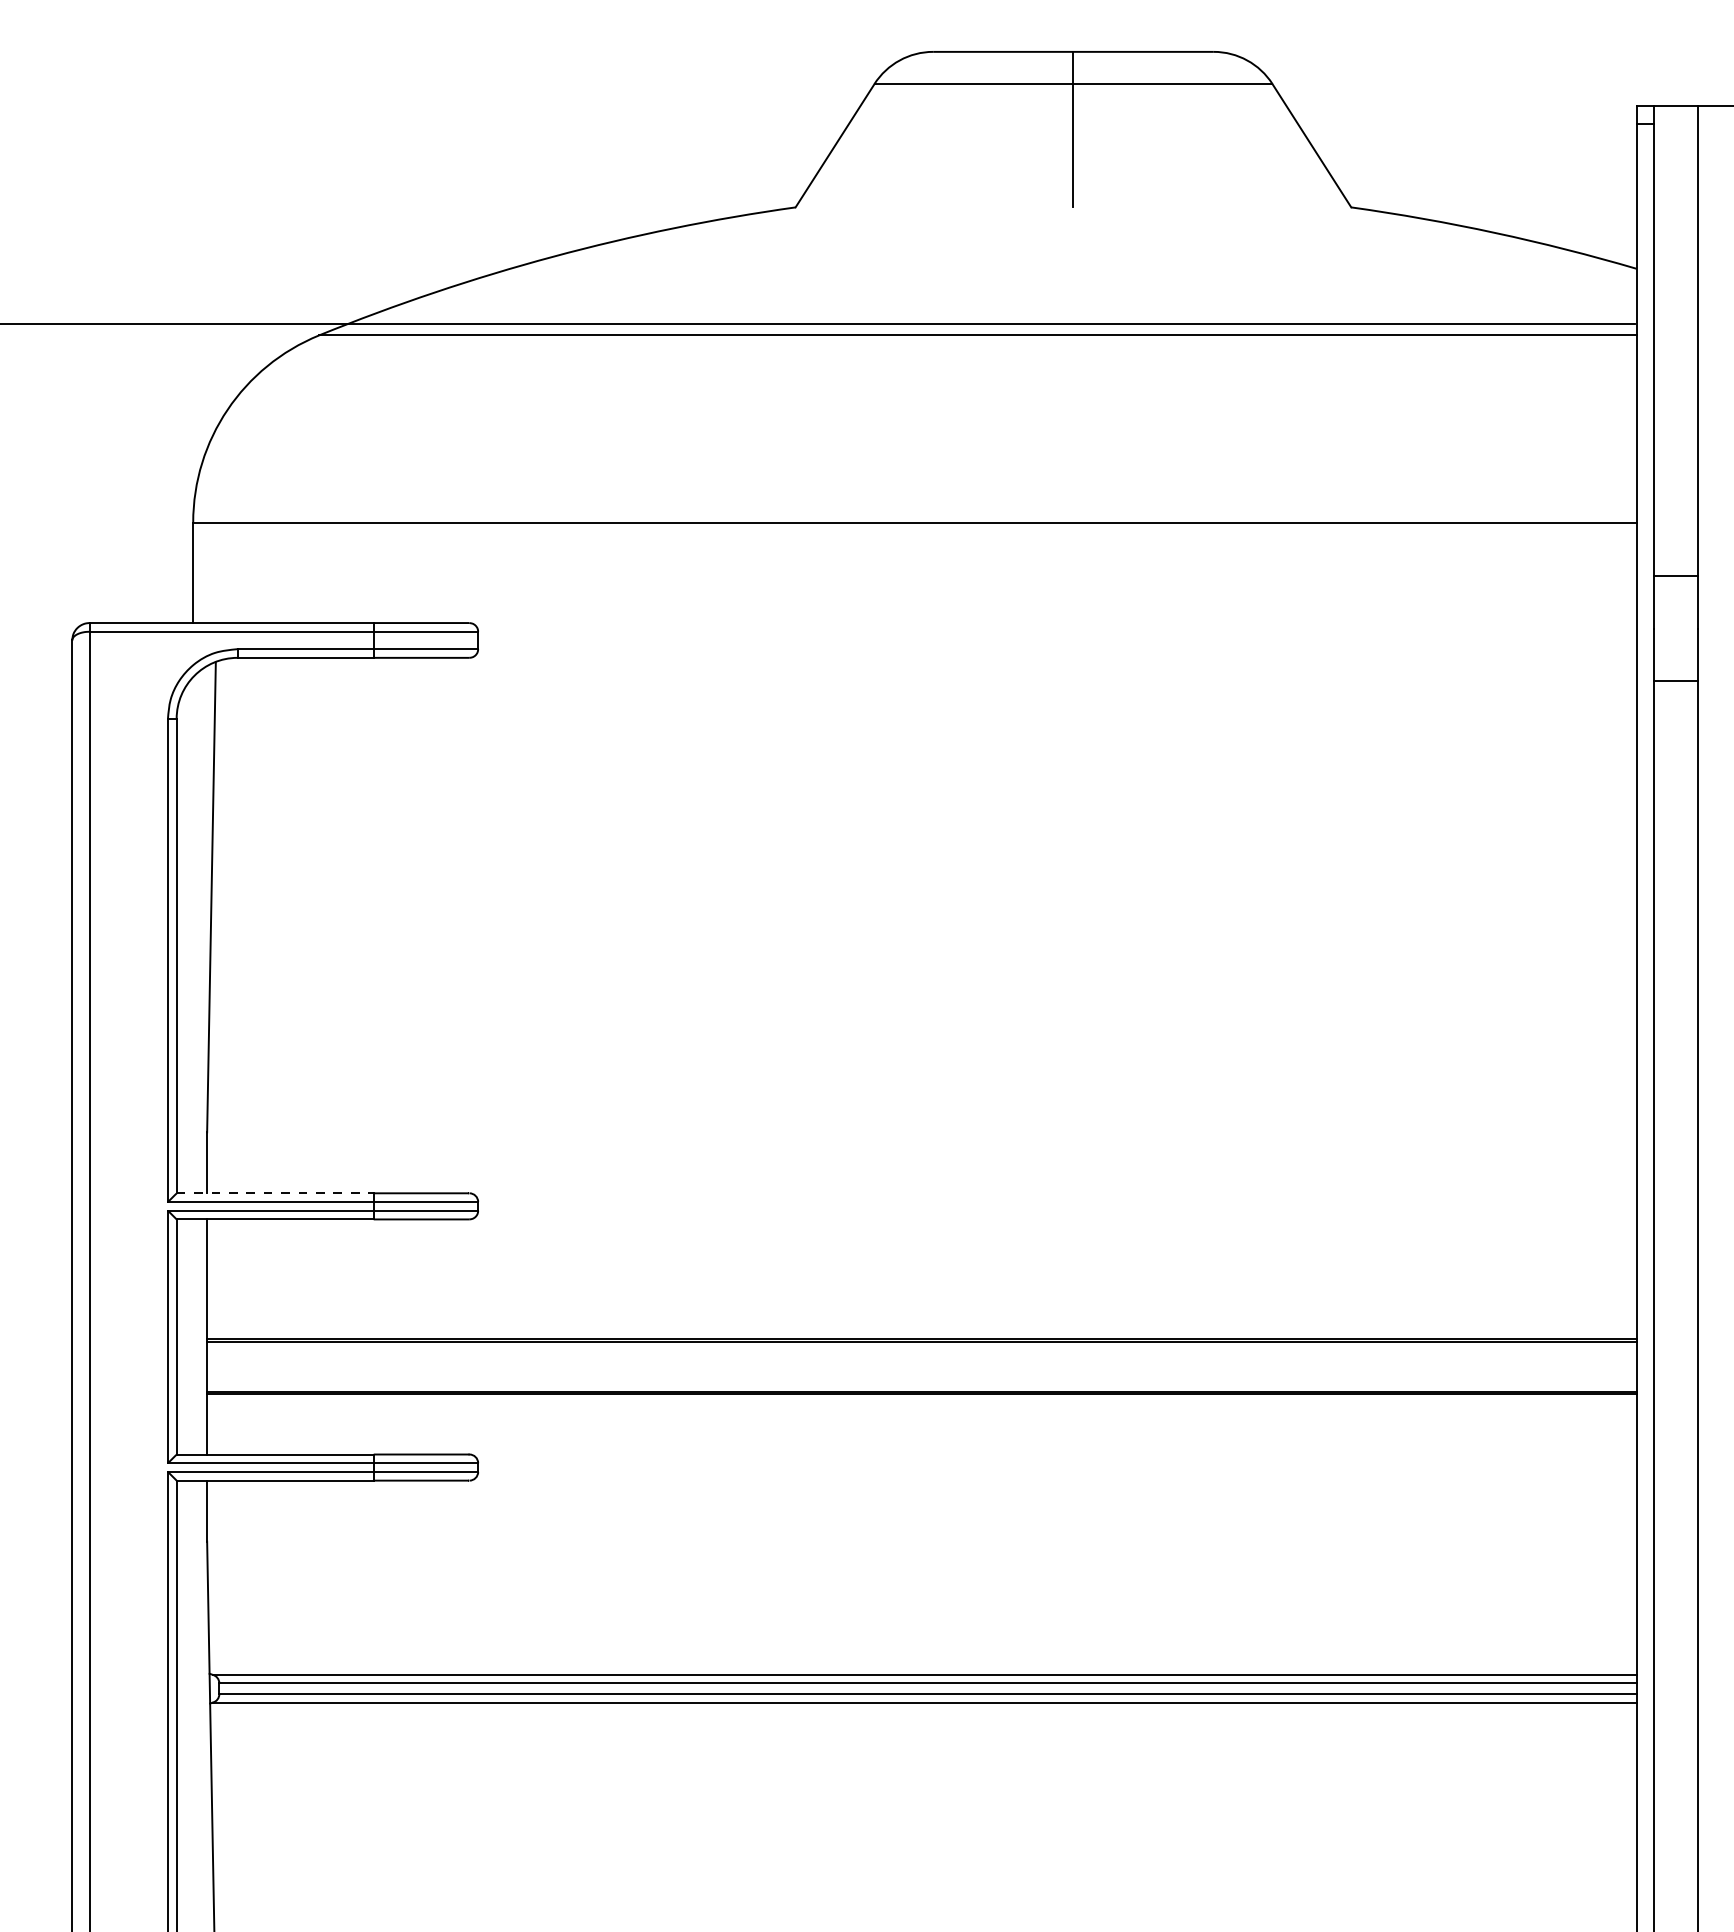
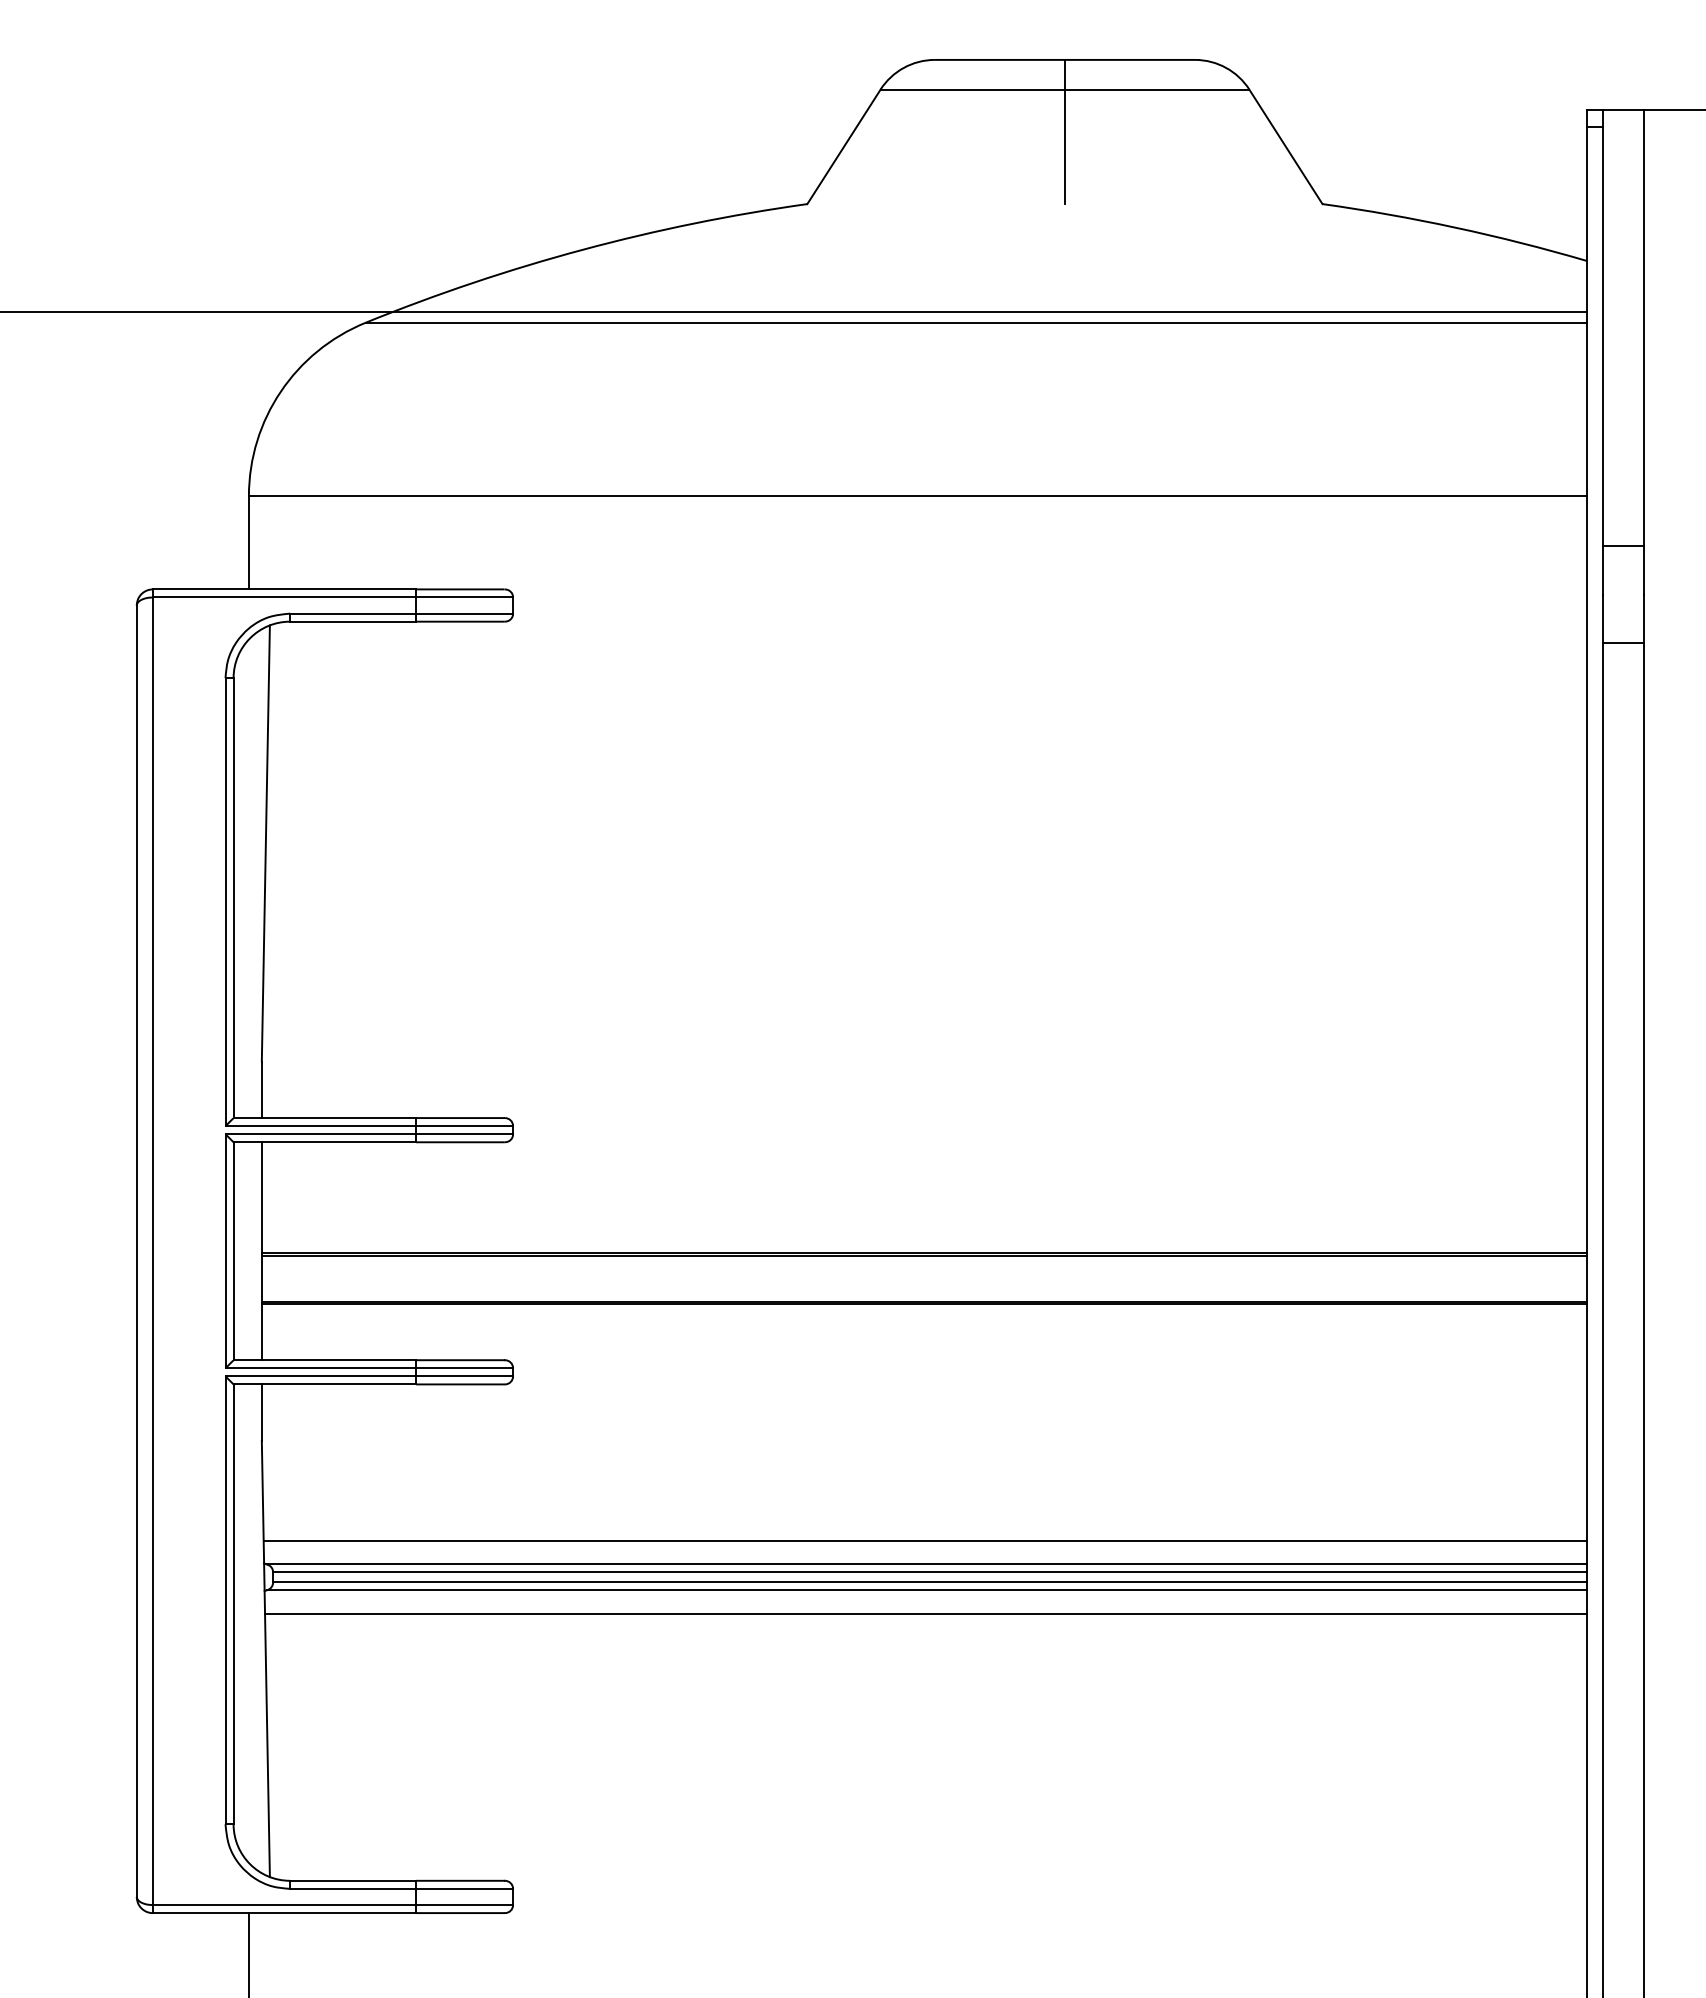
line: (275, 1193) -> (325, 1118), dashed -> solid
line: (923, 1650) -> (925, 1541), added
line: (924, 1727) -> (926, 1613), added

